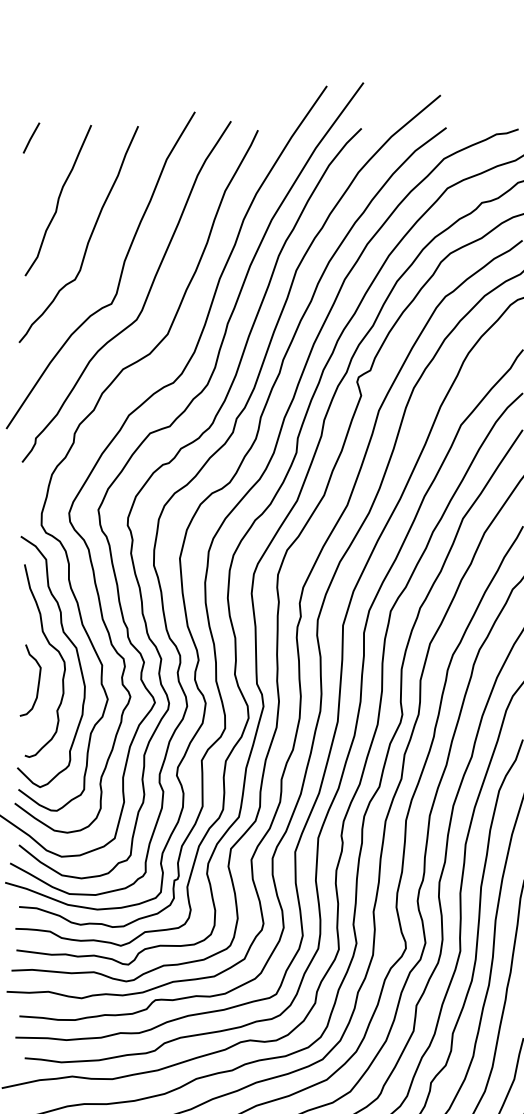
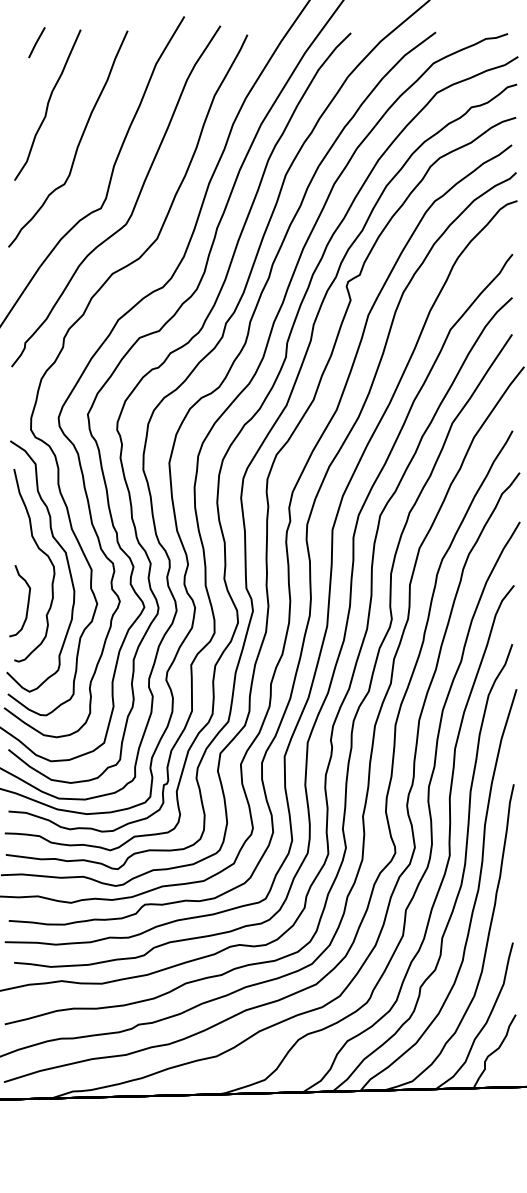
line: (31, 137) -> (36, 42), moved
curve: (38, 680) -> (27, 601), moved

